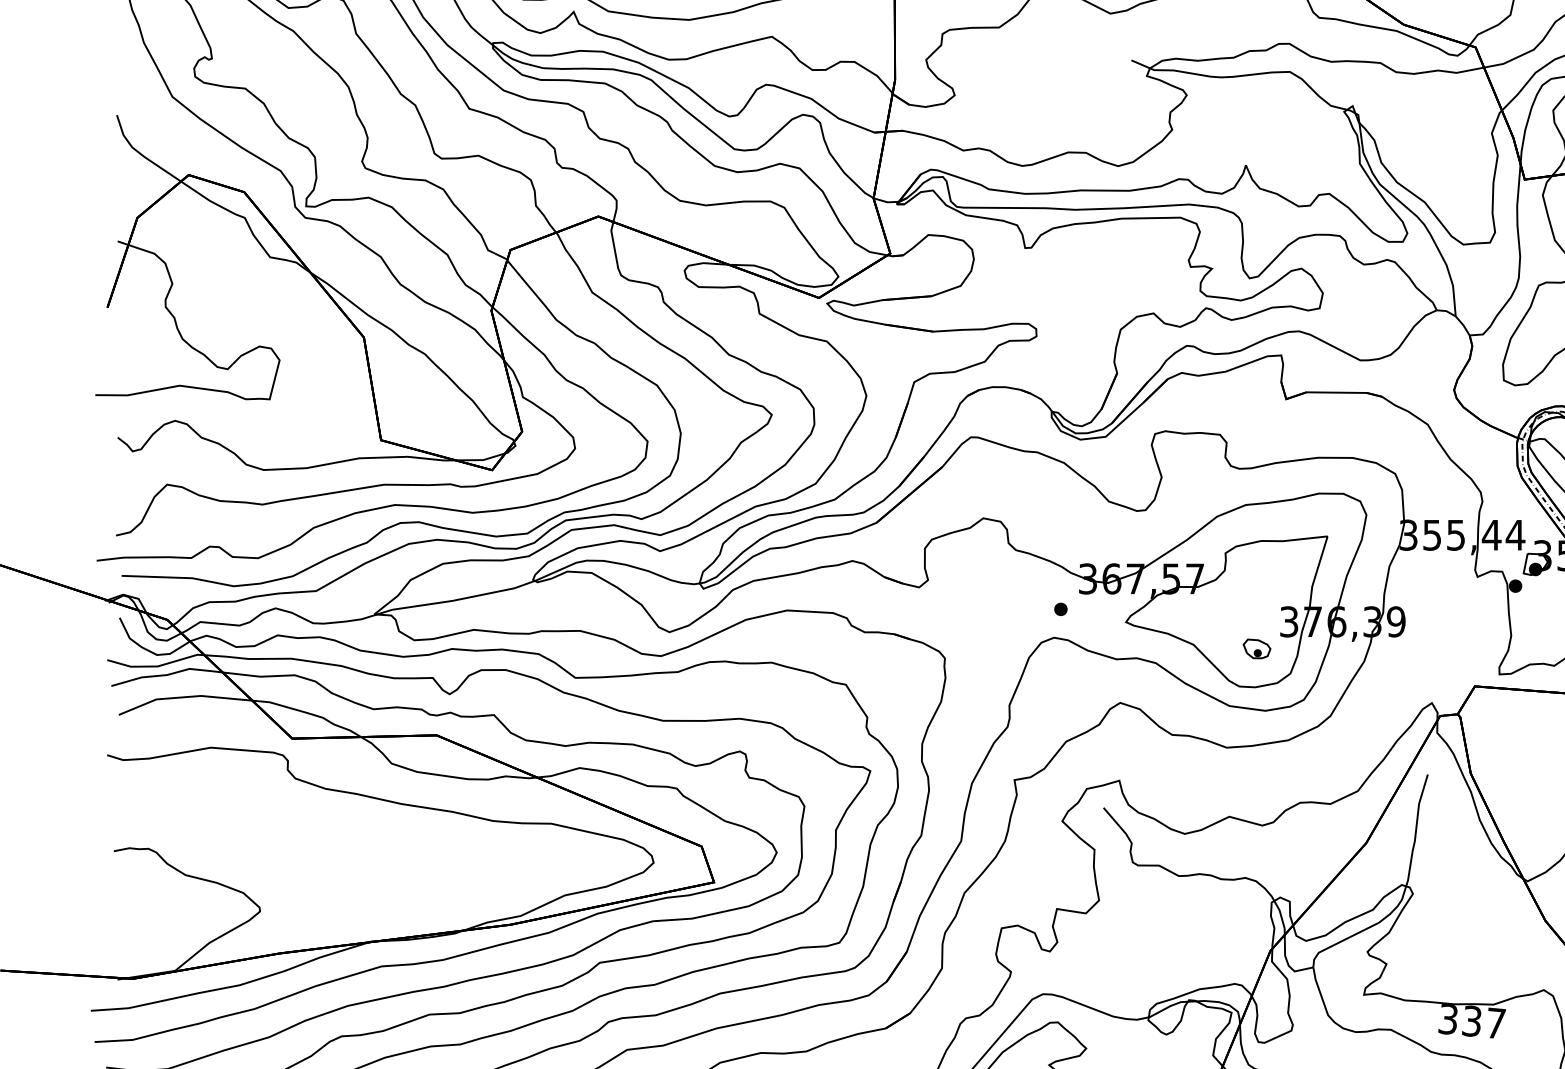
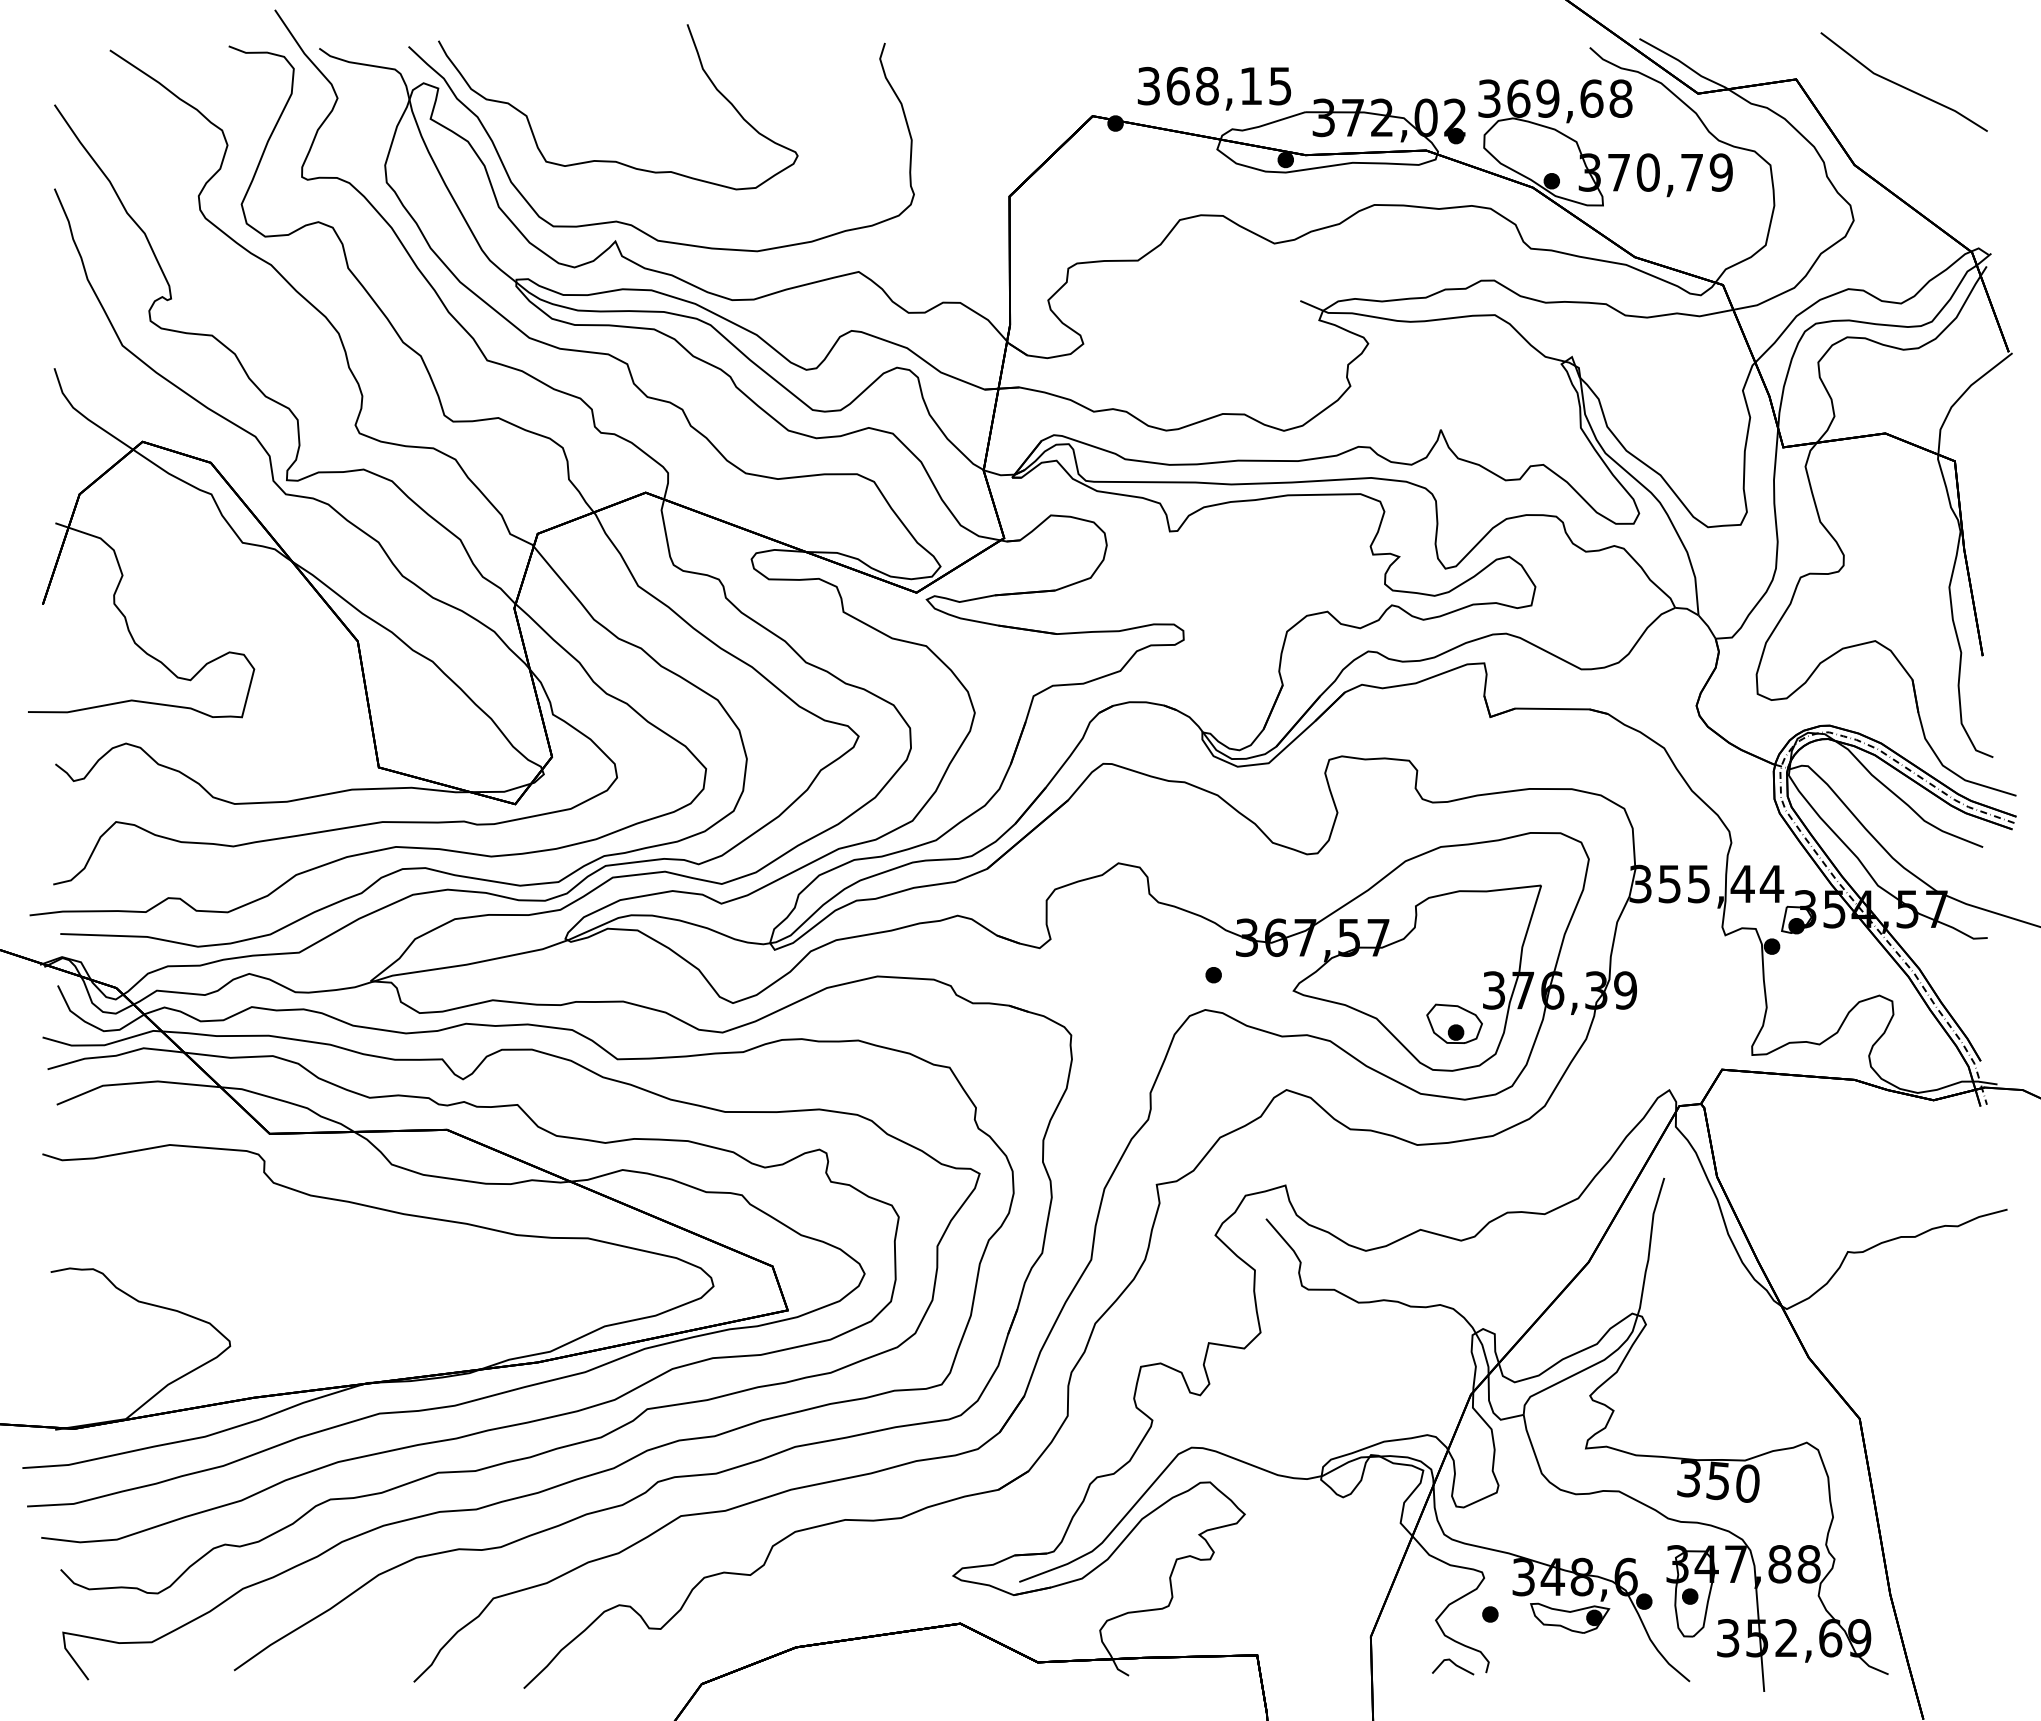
part: (1257, 648) -> (1454, 1023), size x1.67
text: (1484, 1021) -> (1733, 1481), 337 -> 350

